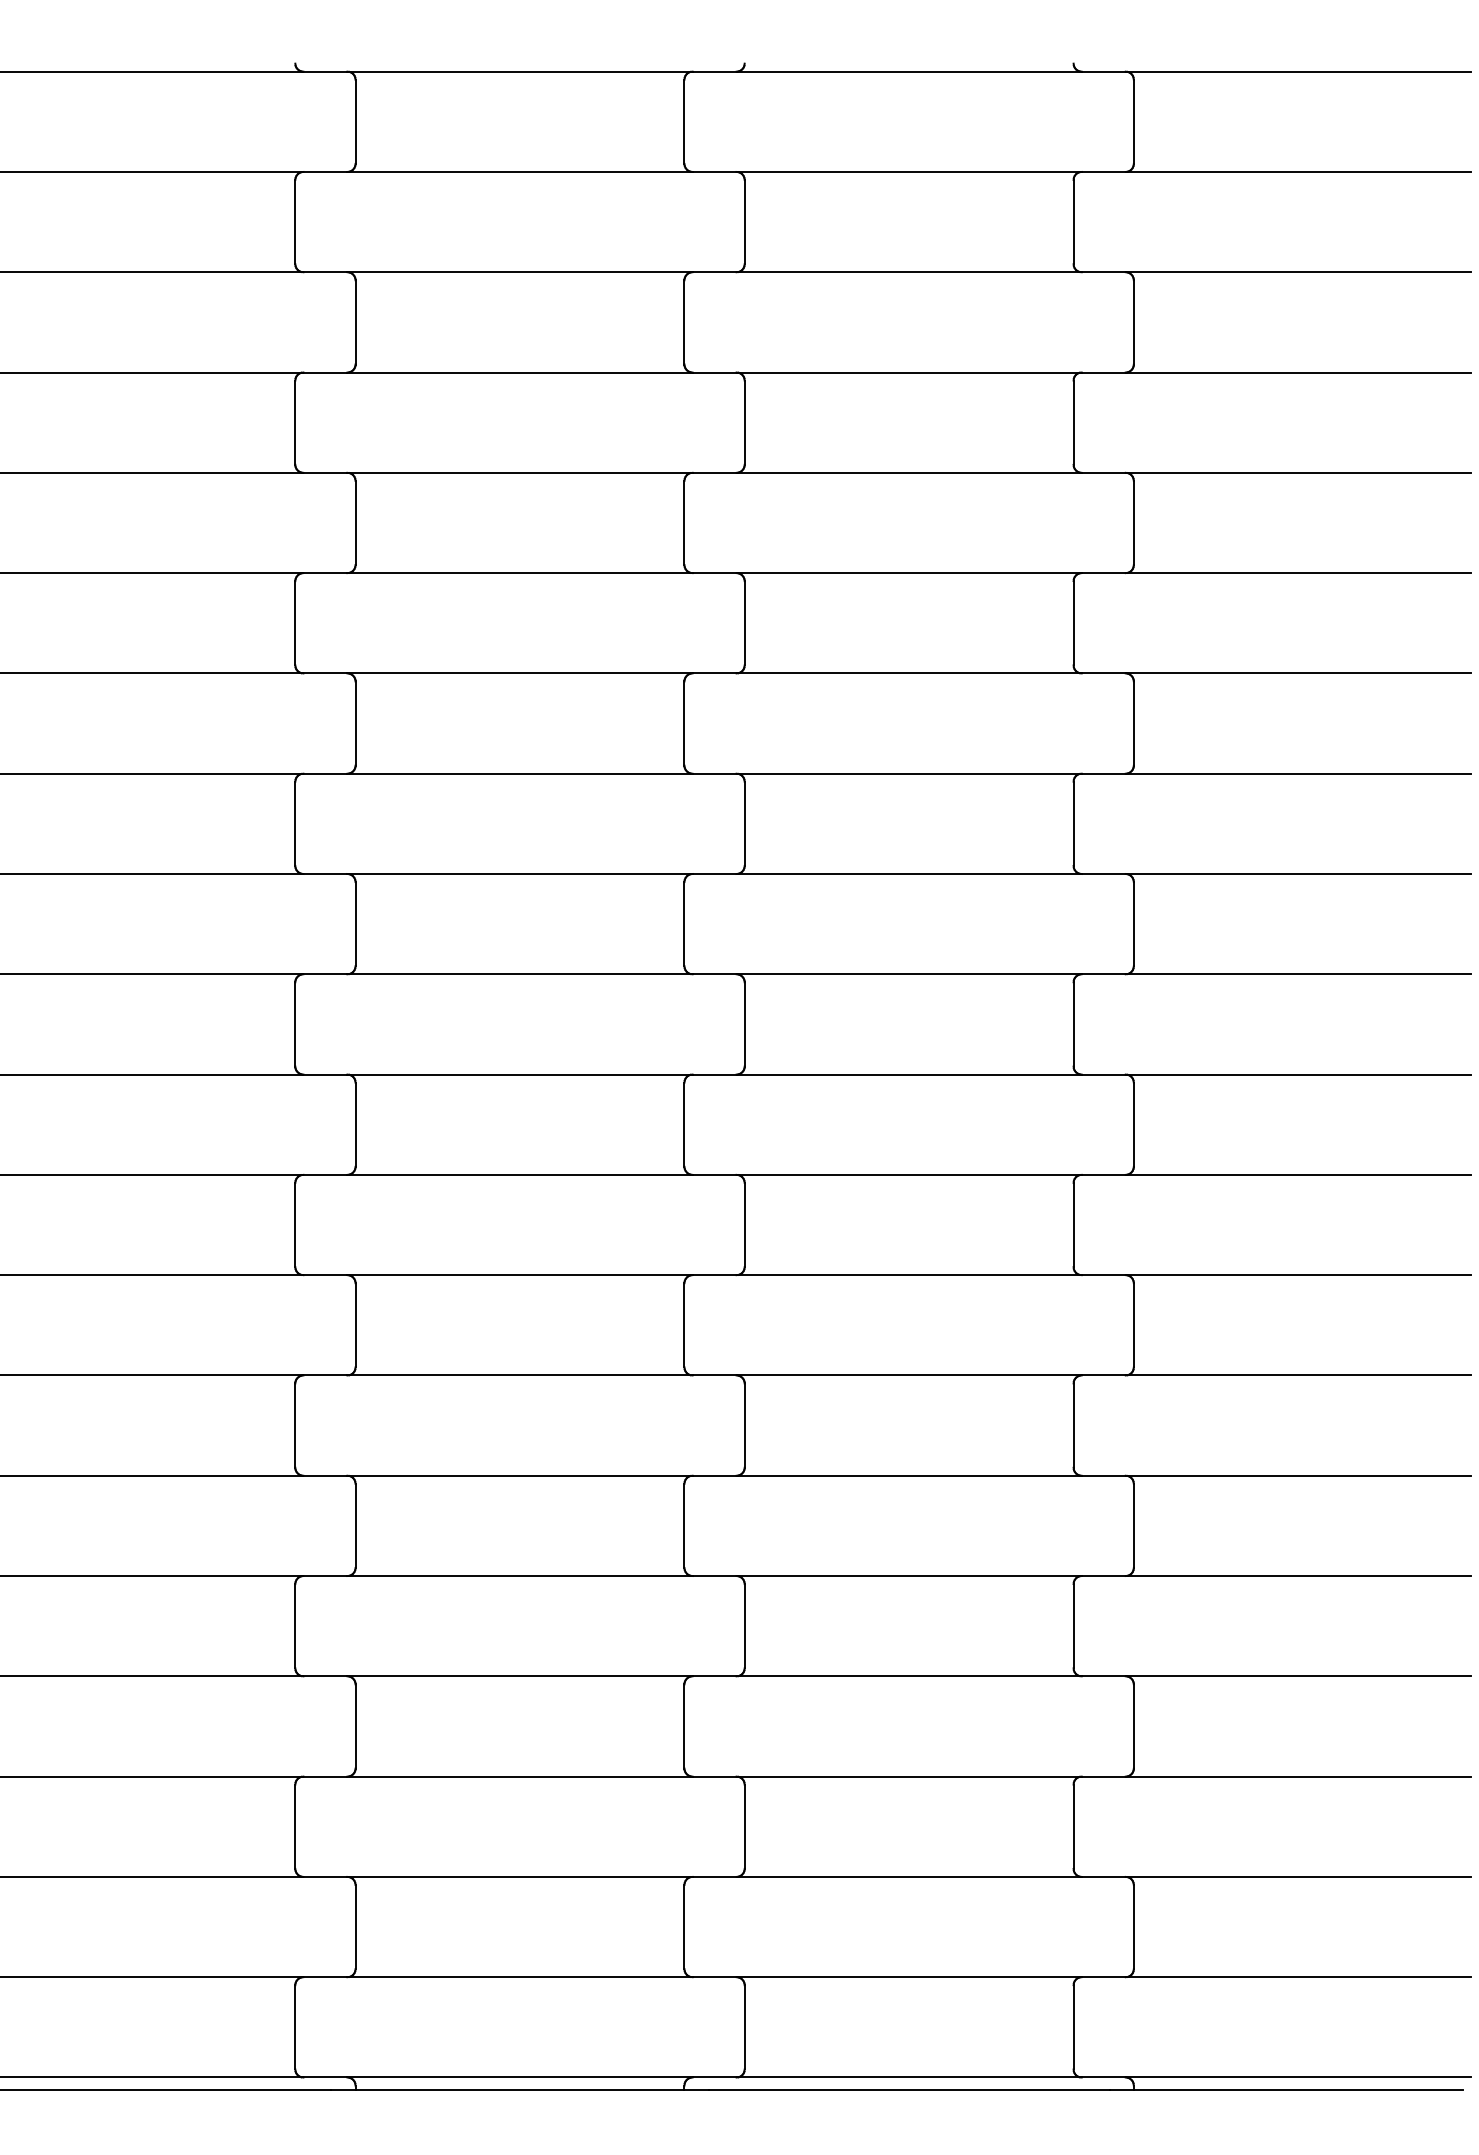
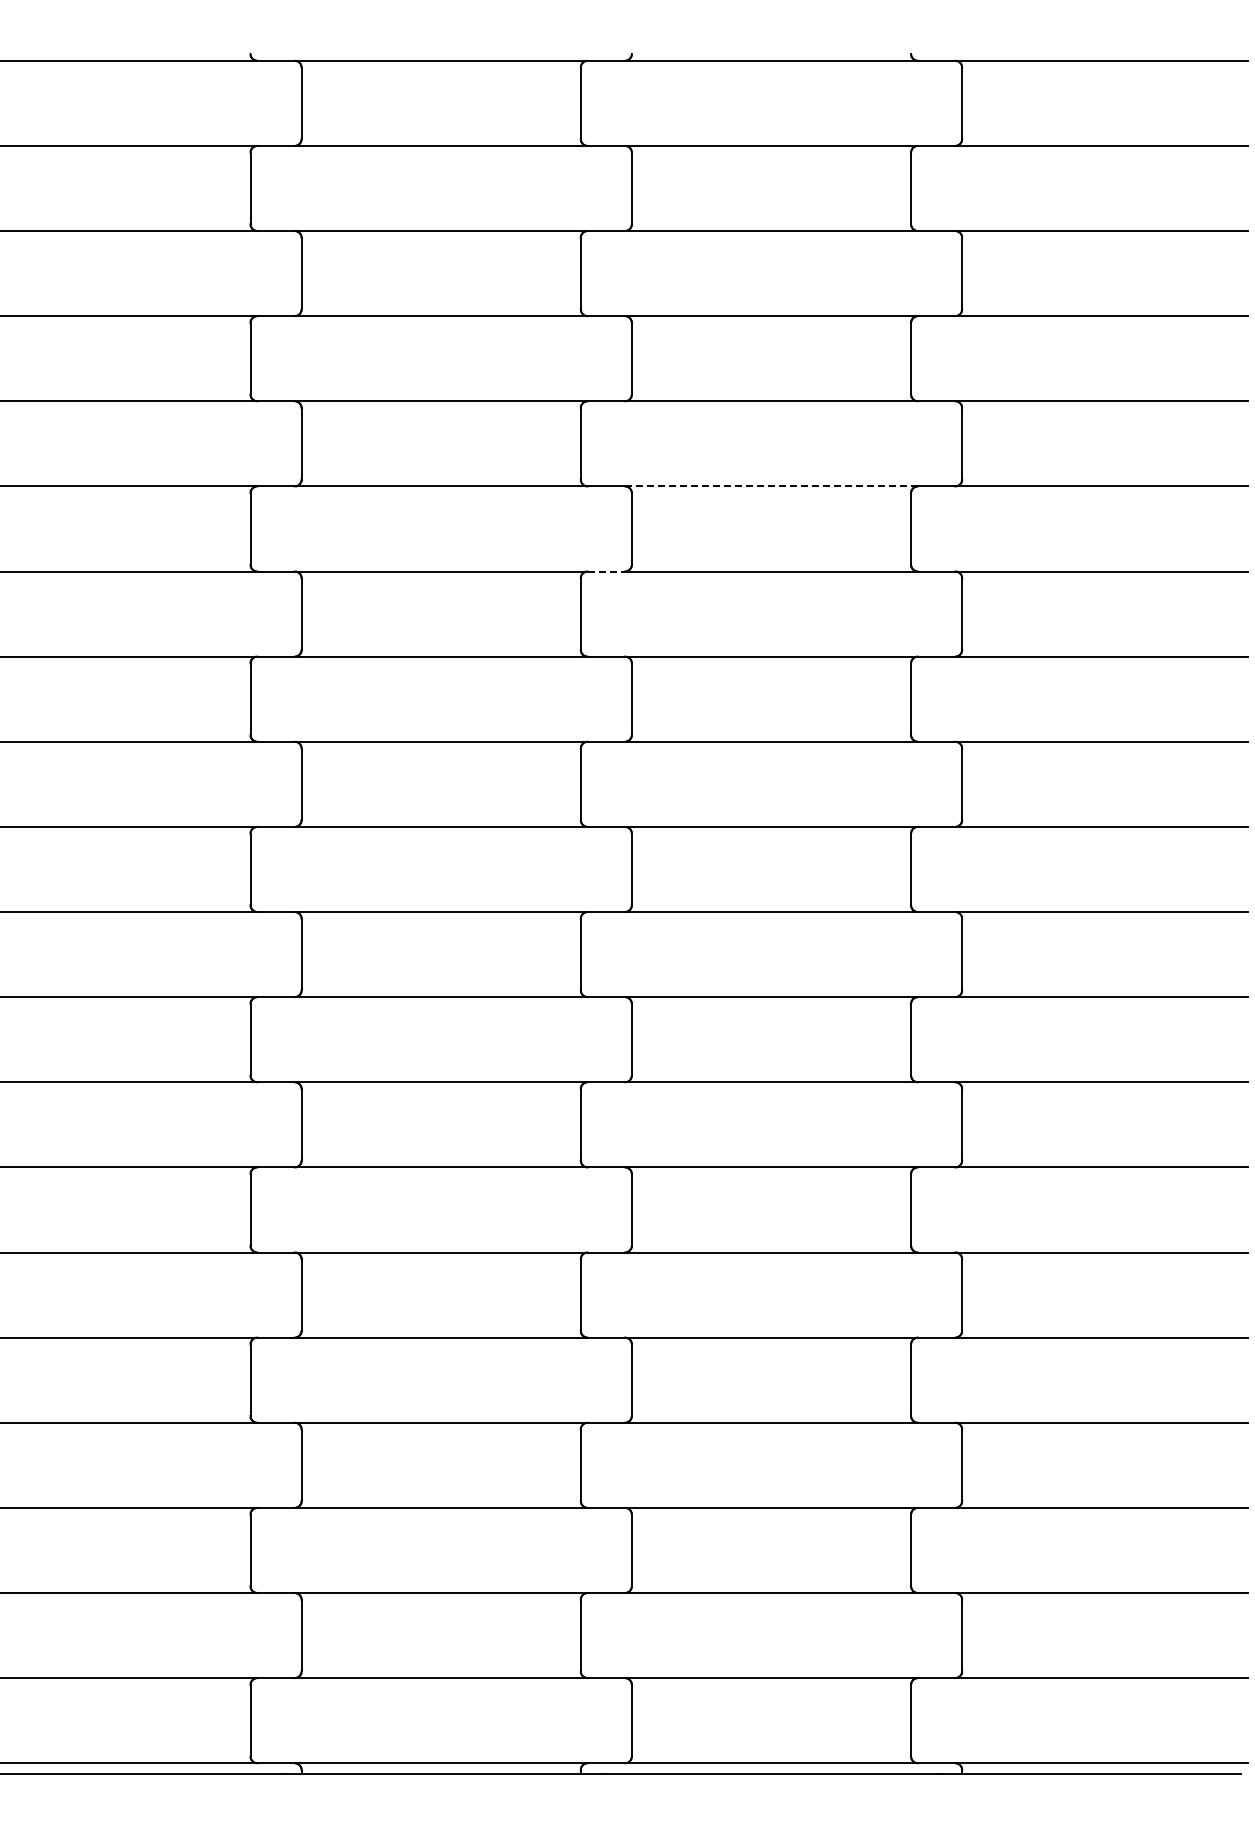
line: (909, 573) -> (771, 486), solid -> dashed
line: (714, 673) -> (606, 571), solid -> dashed

